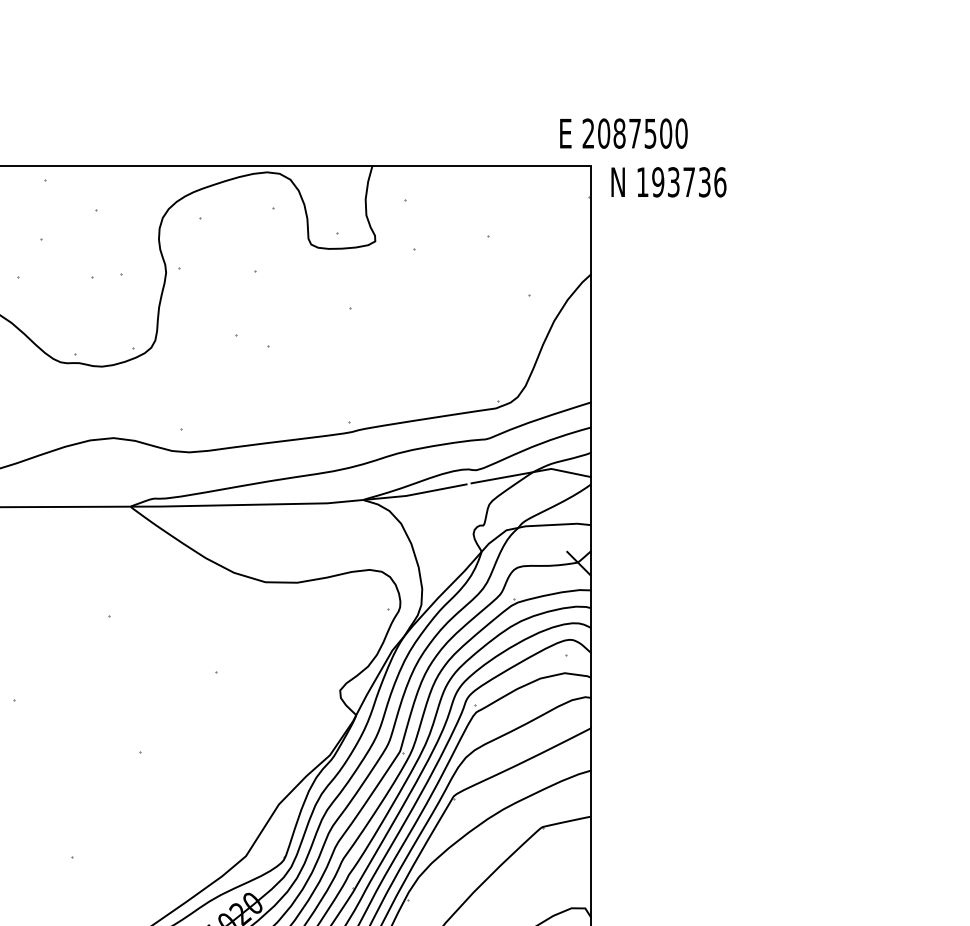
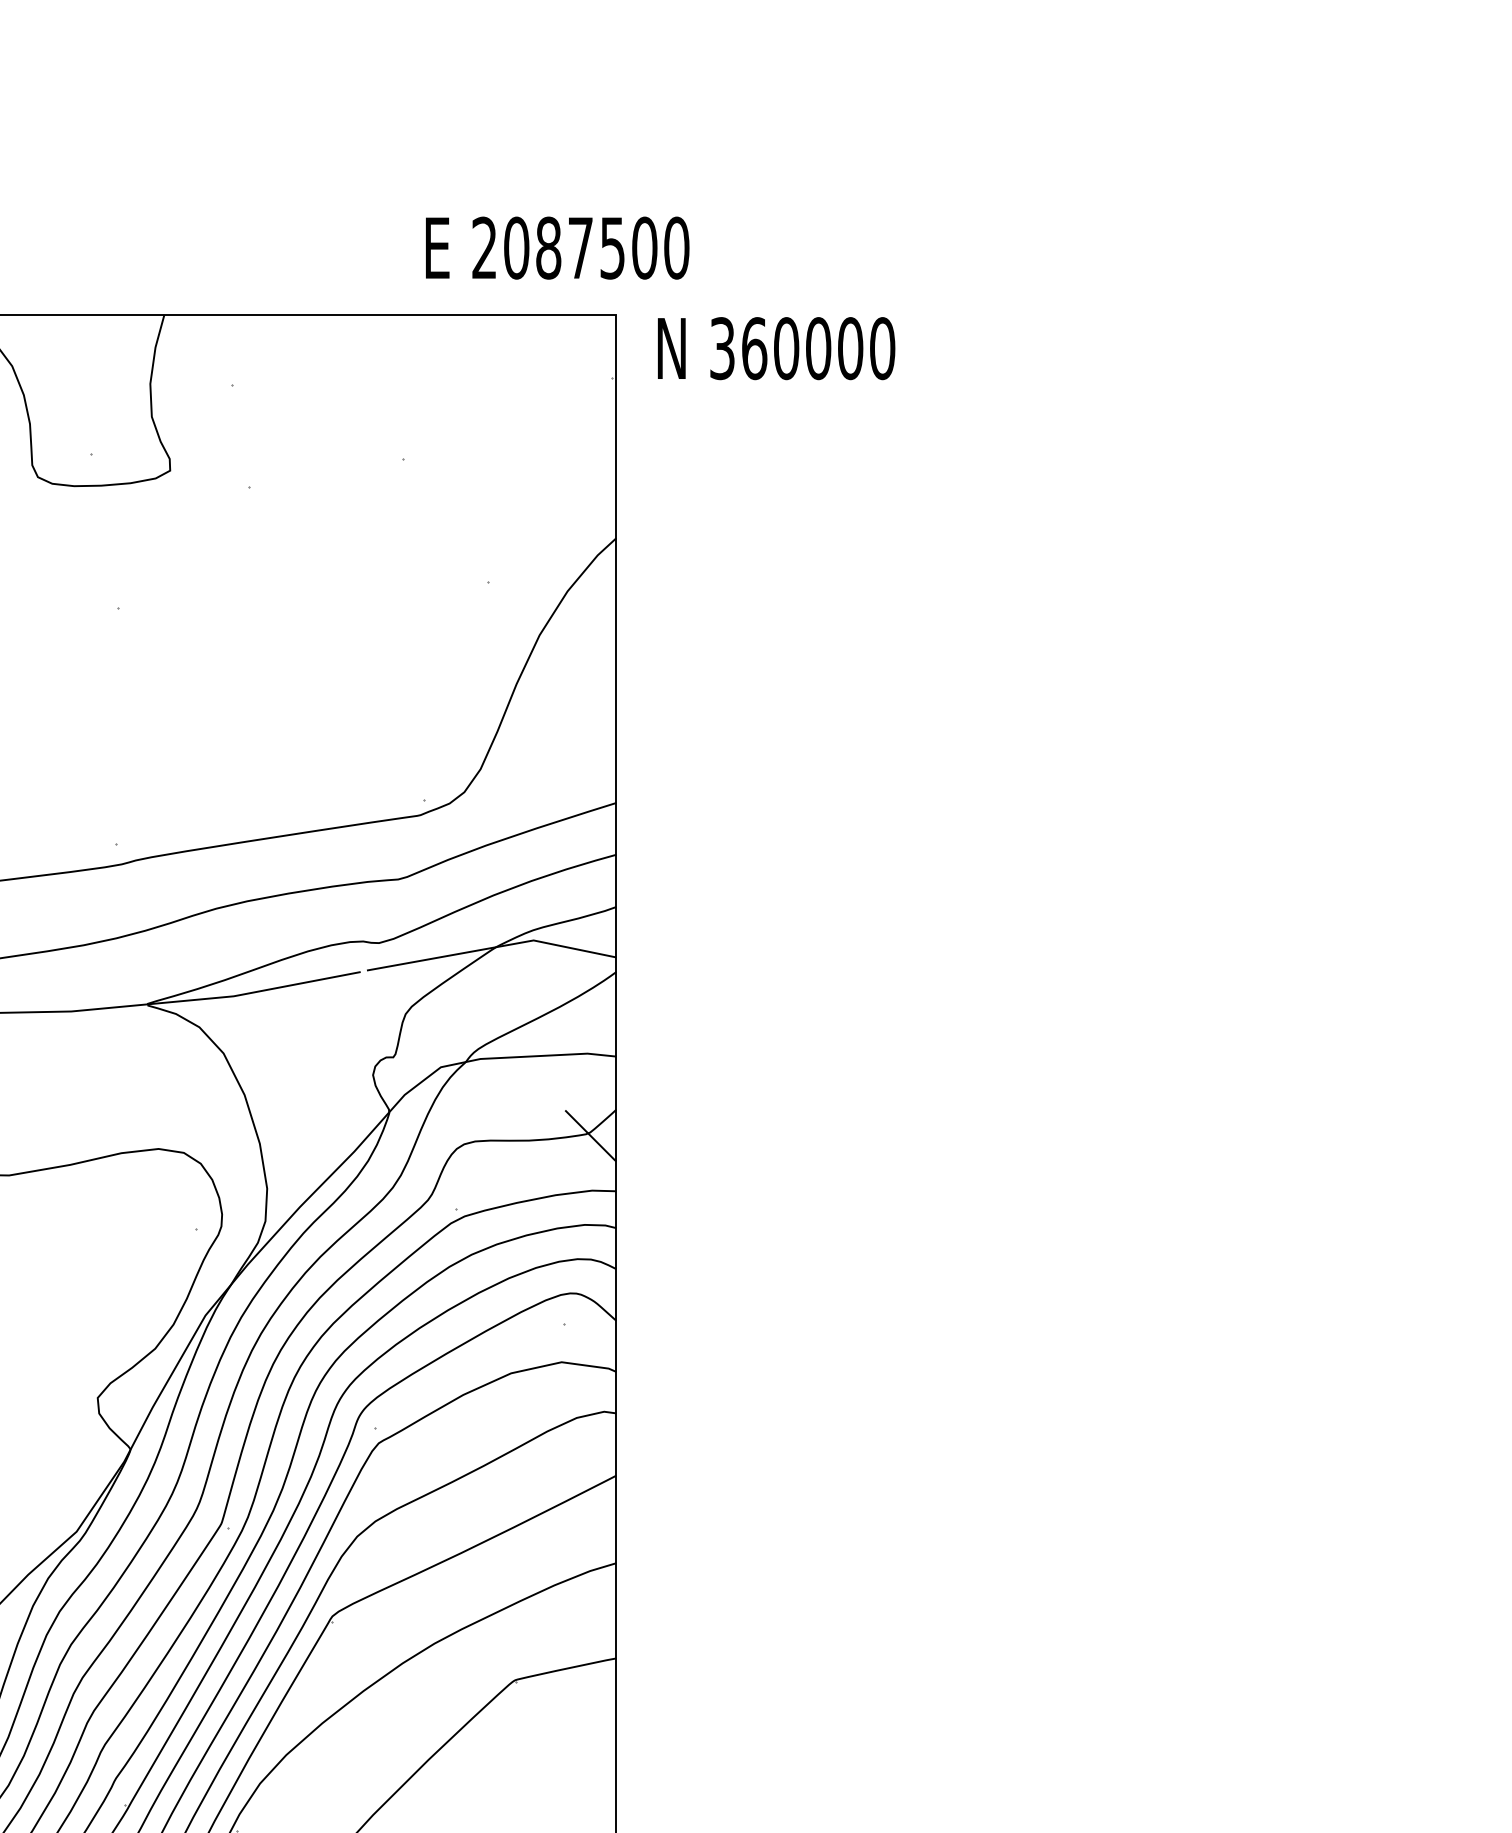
text: (623, 133) -> (556, 247), moved
text: (681, 182) -> (802, 349), 193736 -> 360000

